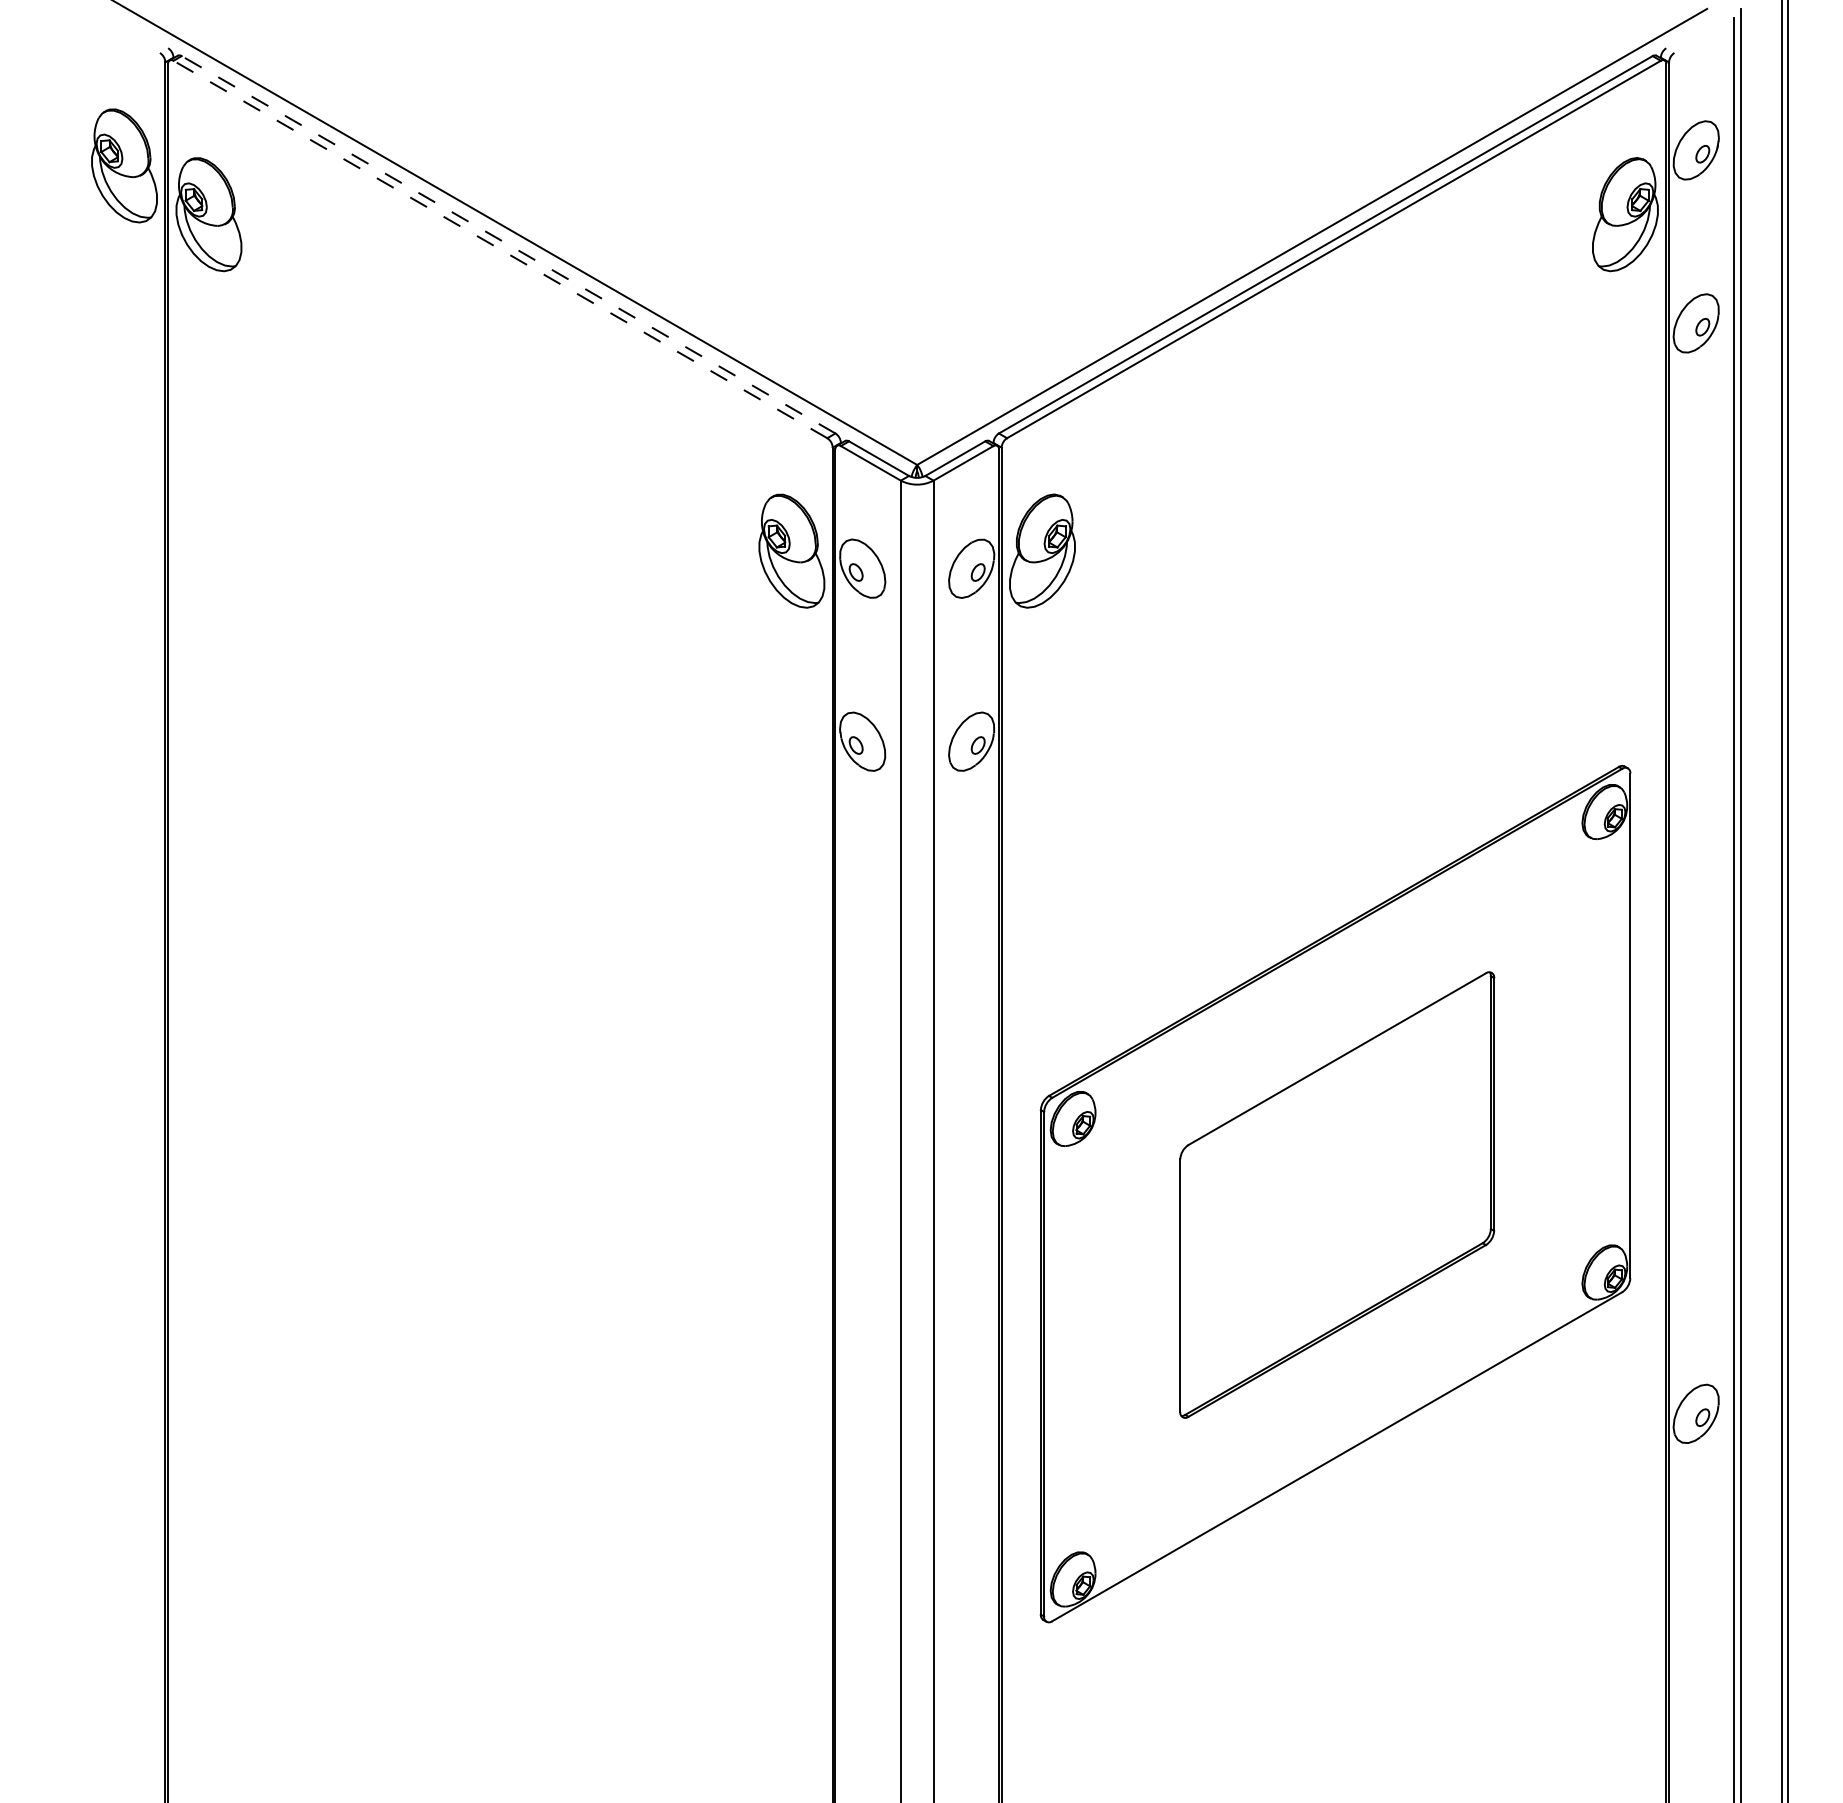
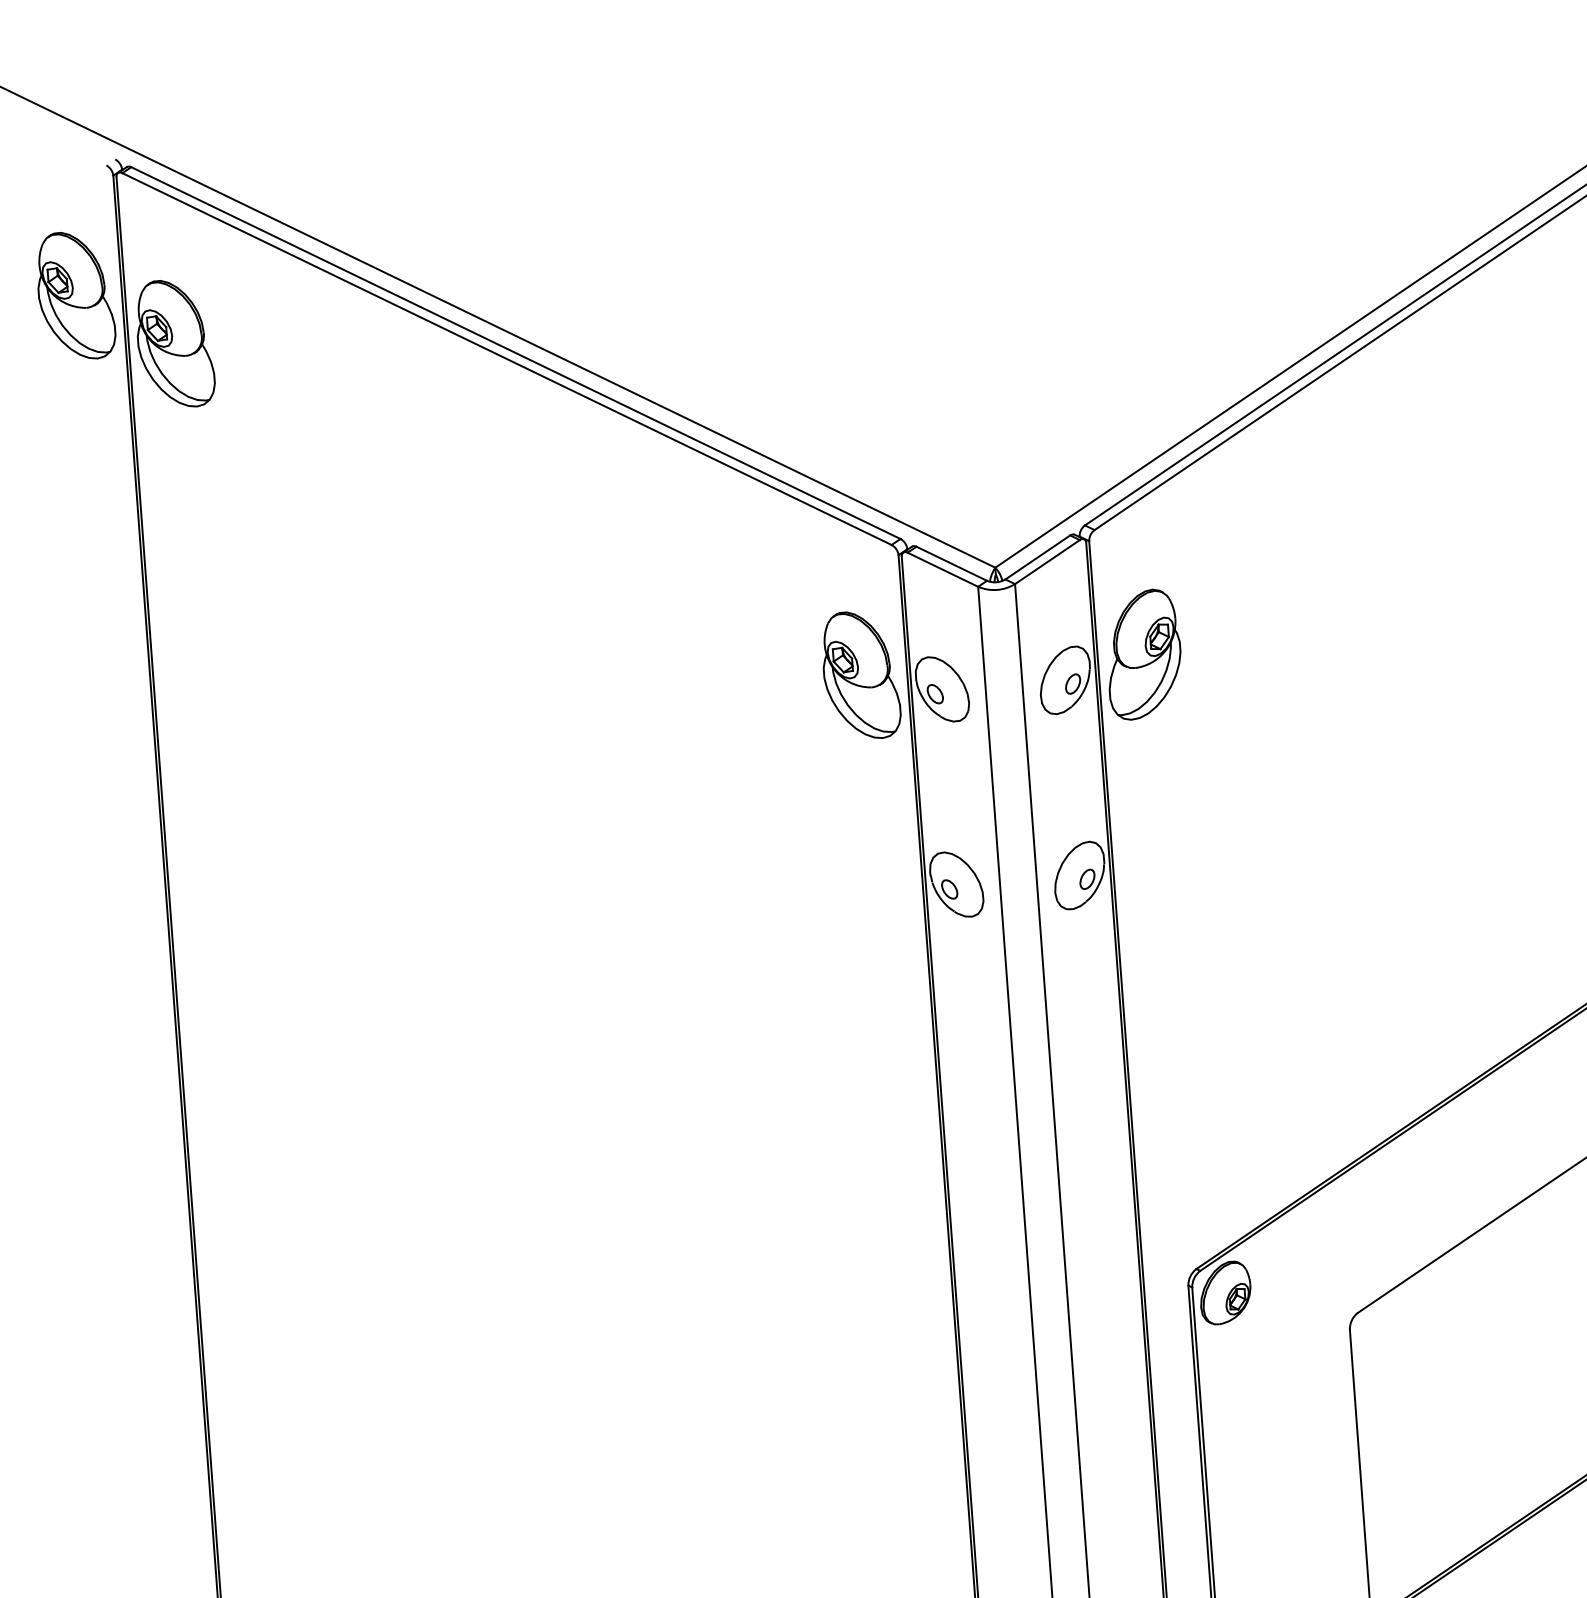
line: (508, 244) -> (515, 352), dashed -> solid
line: (500, 249) -> (507, 359), dashed -> solid

